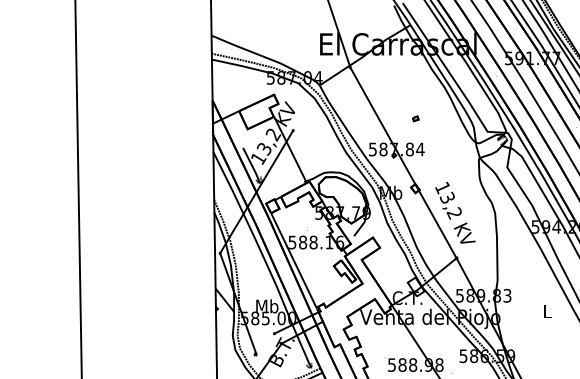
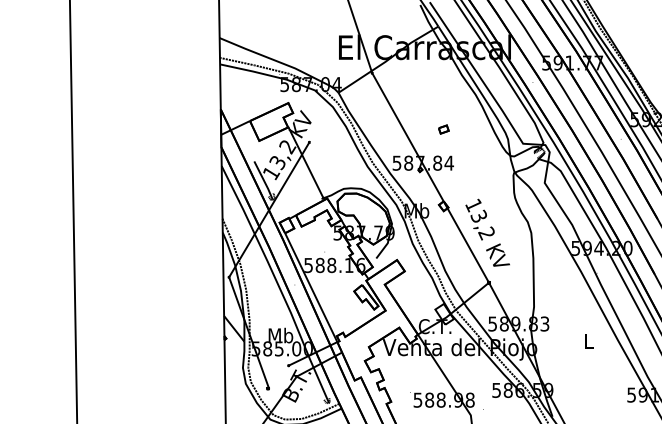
part: (416, 118) -> (444, 129), size x1.6

